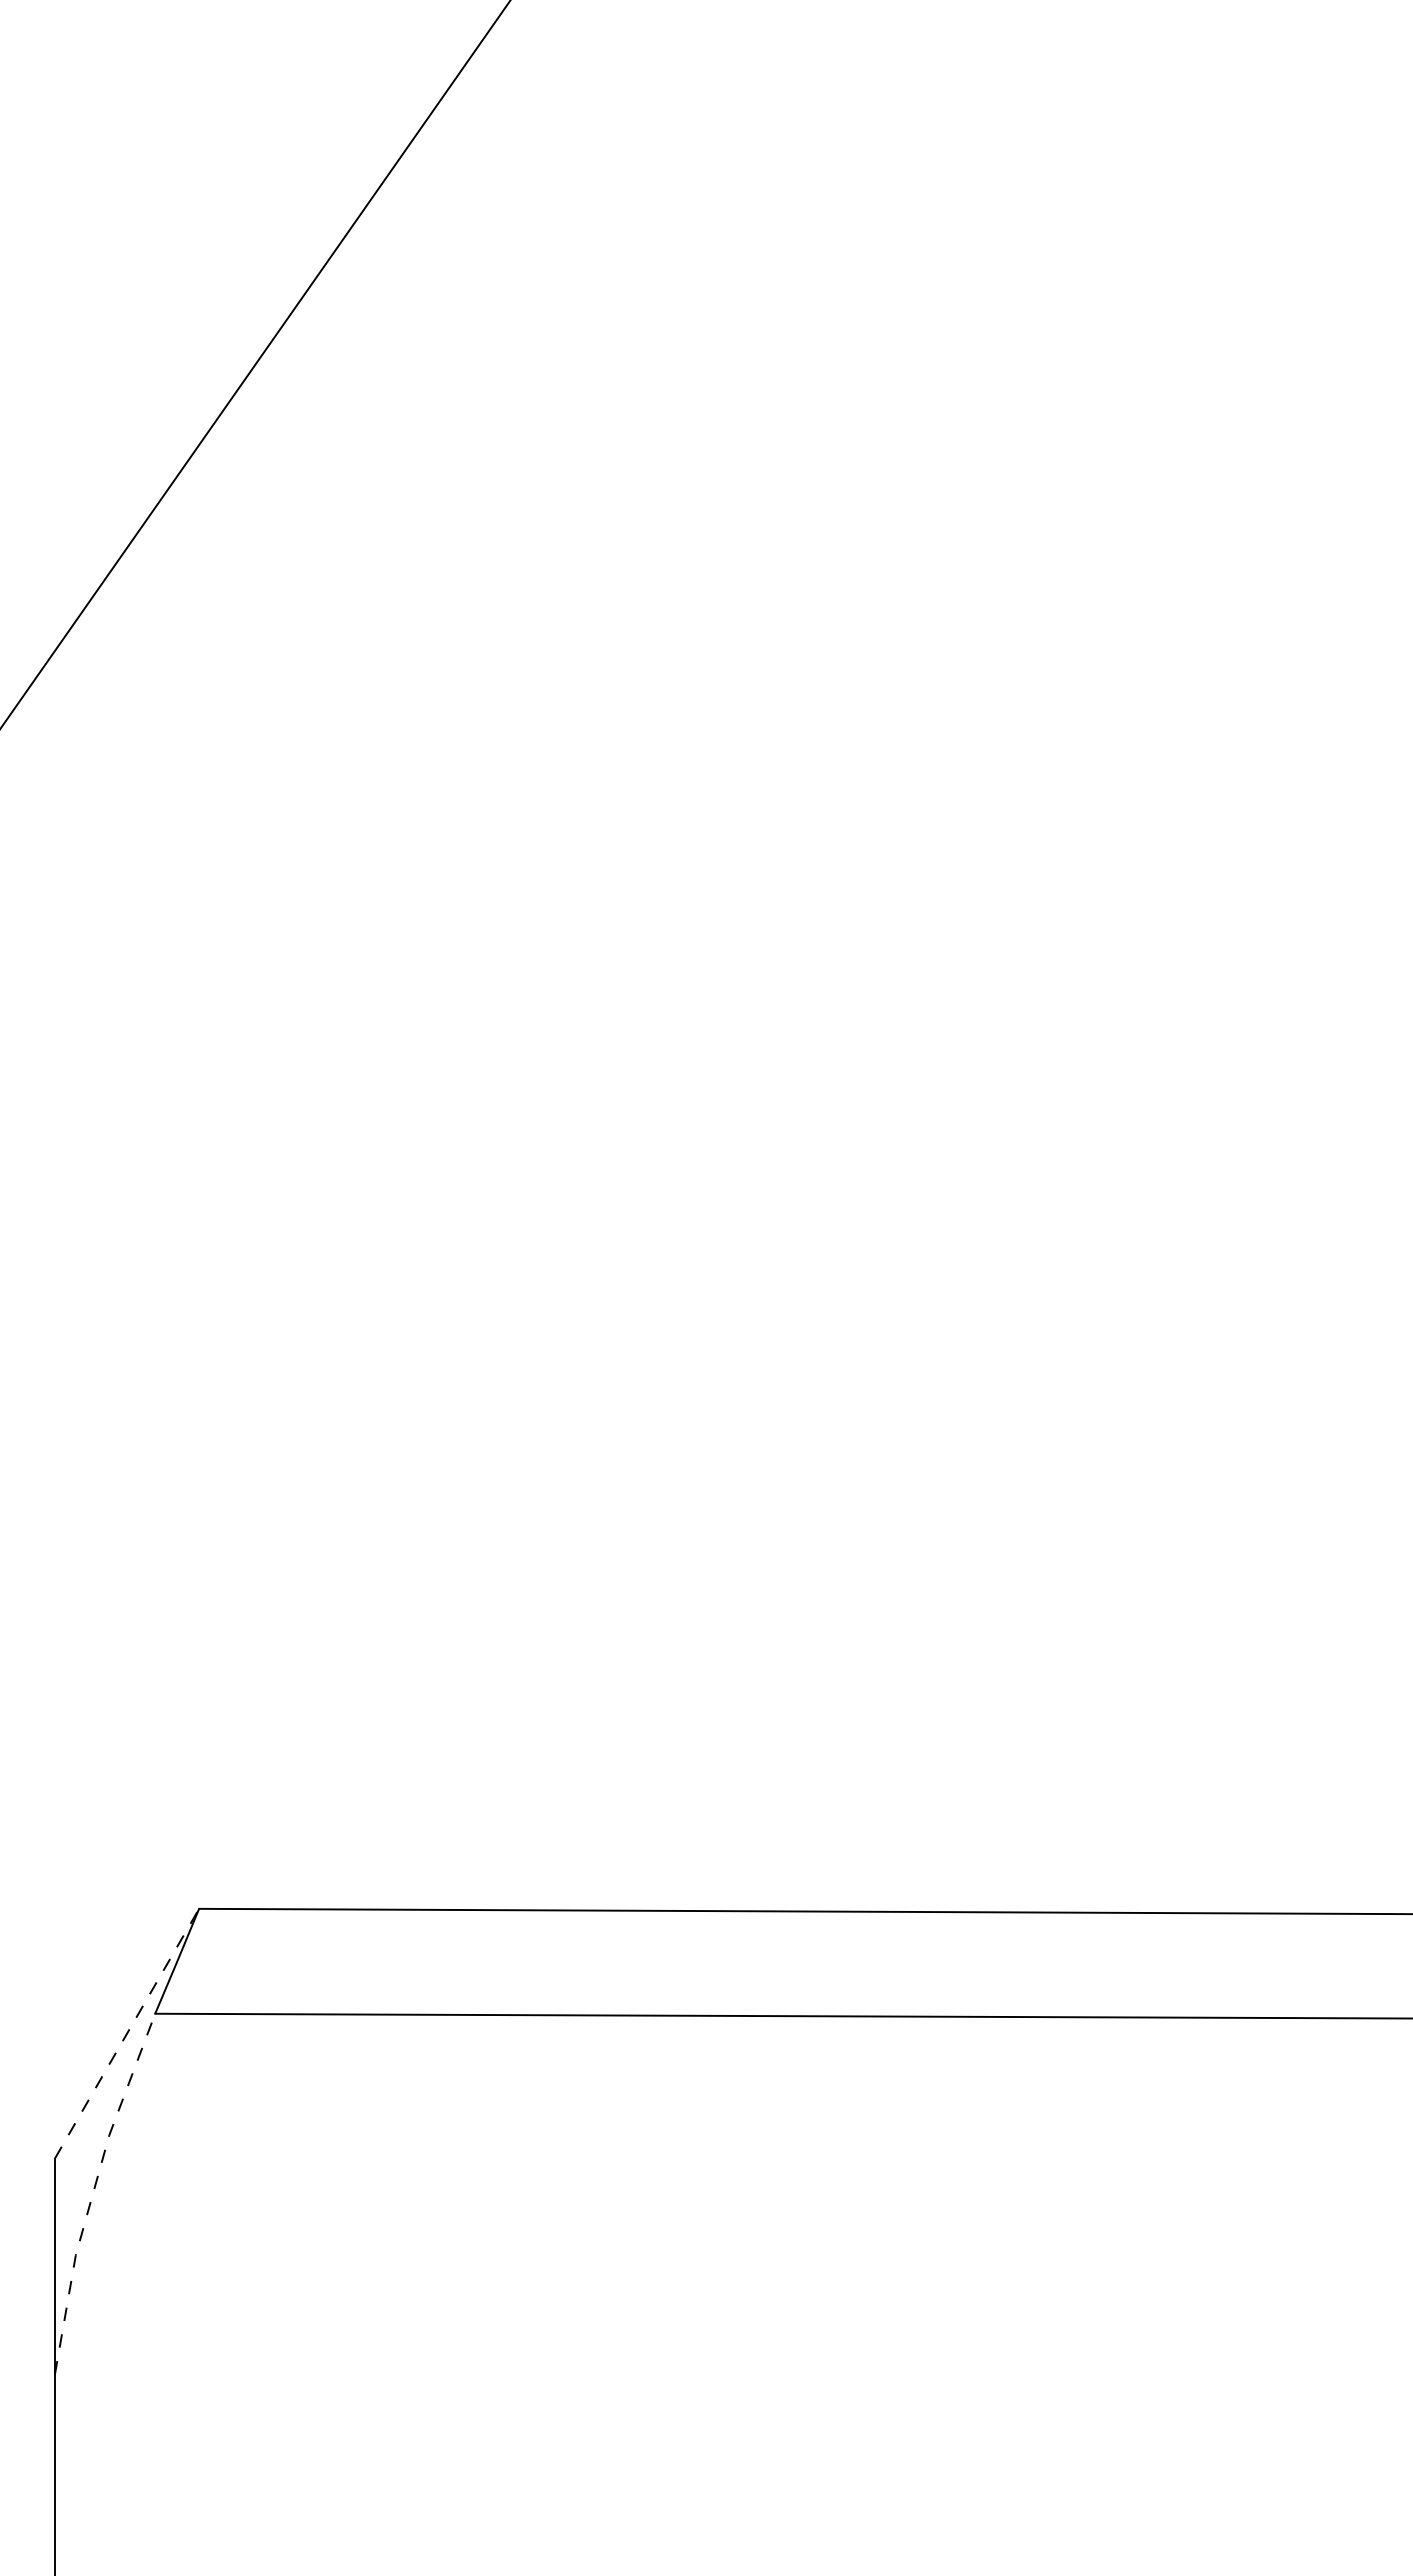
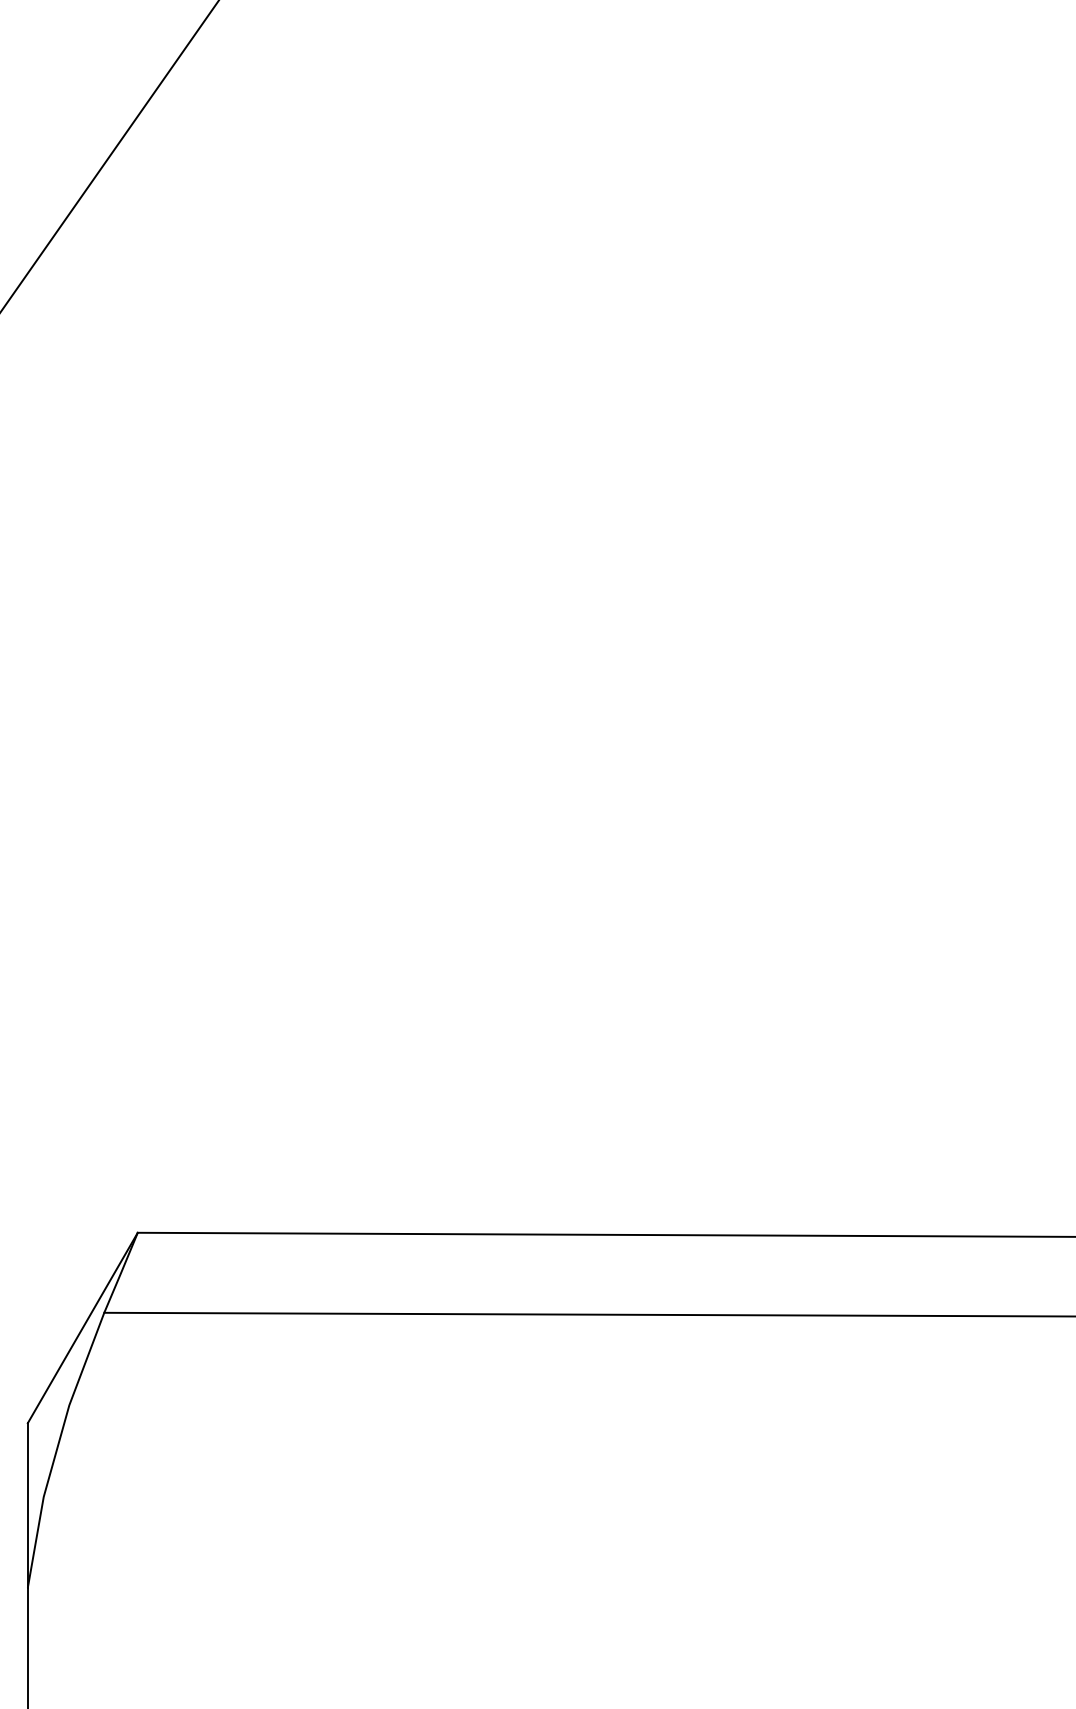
line: (127, 2033) -> (83, 1327), dashed -> solid
line: (93, 2190) -> (57, 1447), dashed -> solid

